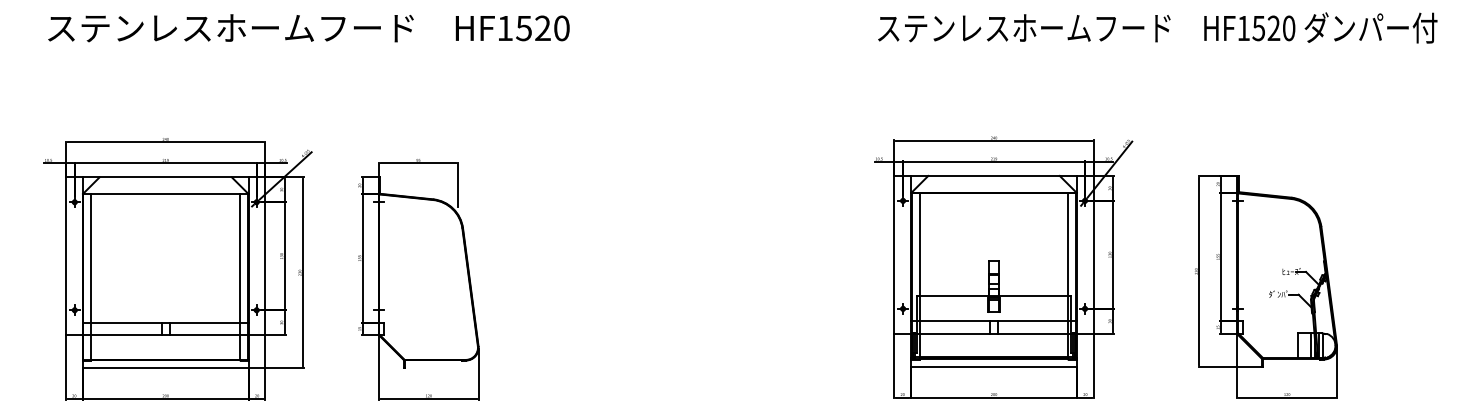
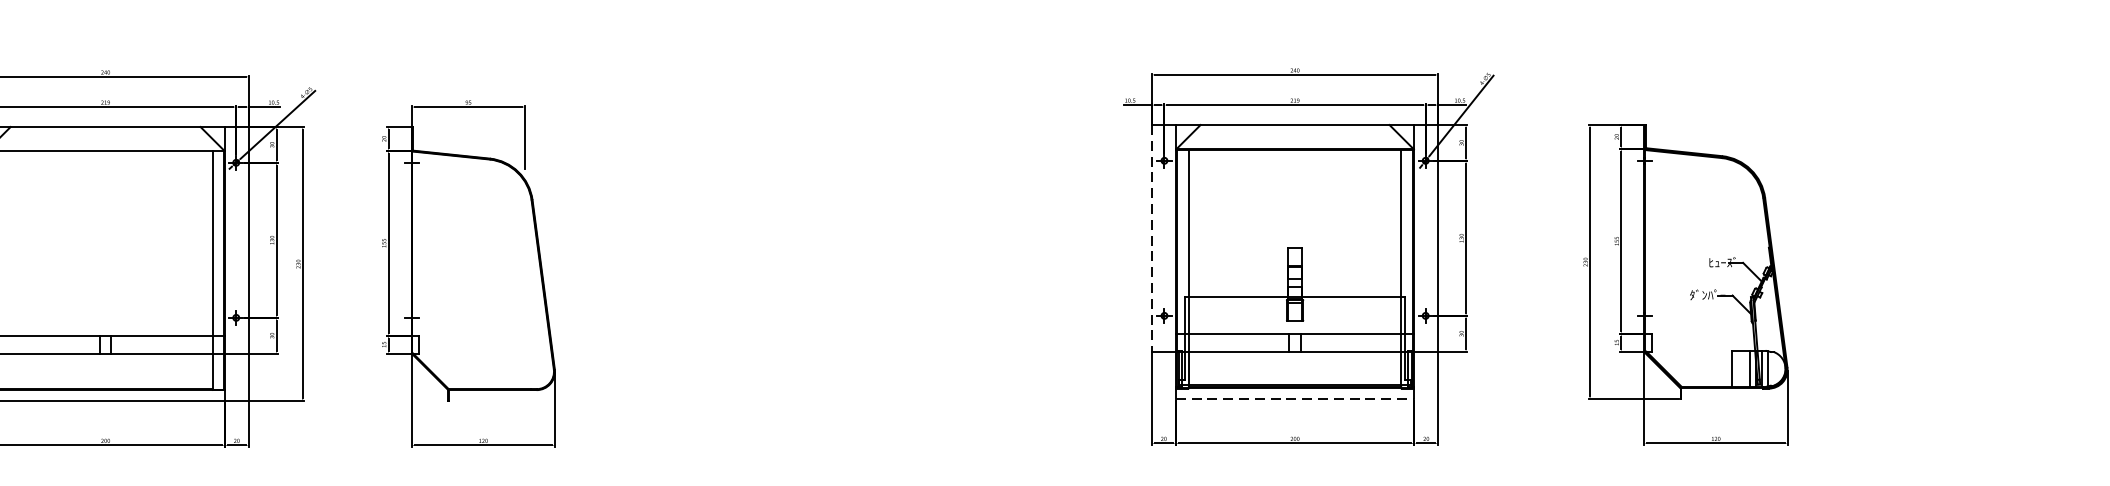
line: (894, 254) -> (1152, 237), solid -> dashed
line: (994, 367) -> (1295, 400), solid -> dashed

